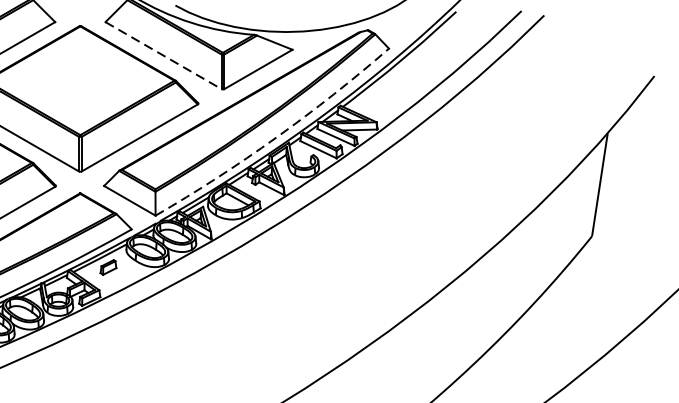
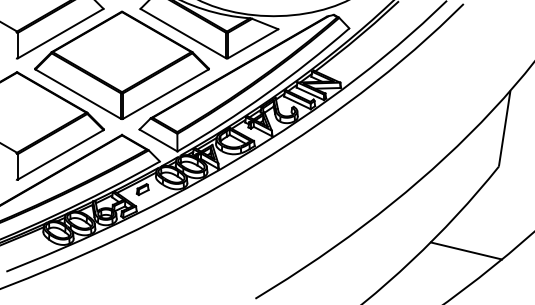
line: (163, 55) -> (183, 33), dashed -> solid
arc: (276, 138) -> (266, 94), dashed -> solid
line: (548, 350) -> (466, 250), added

